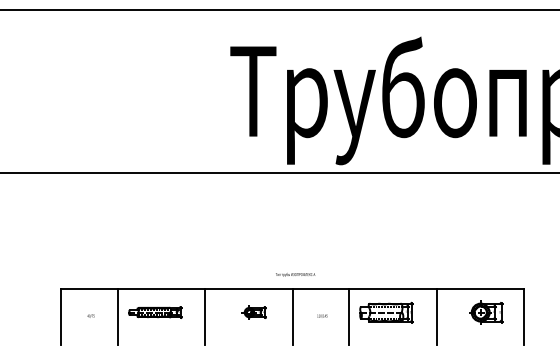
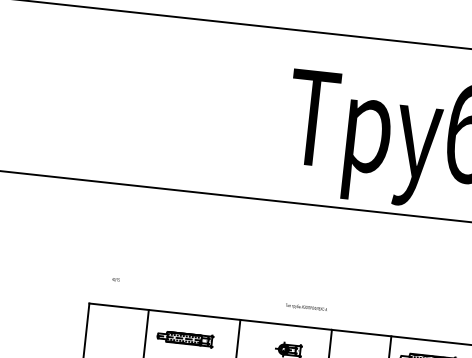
text: (295, 274) -> (306, 307), moved
text: (90, 315) -> (115, 279), moved

